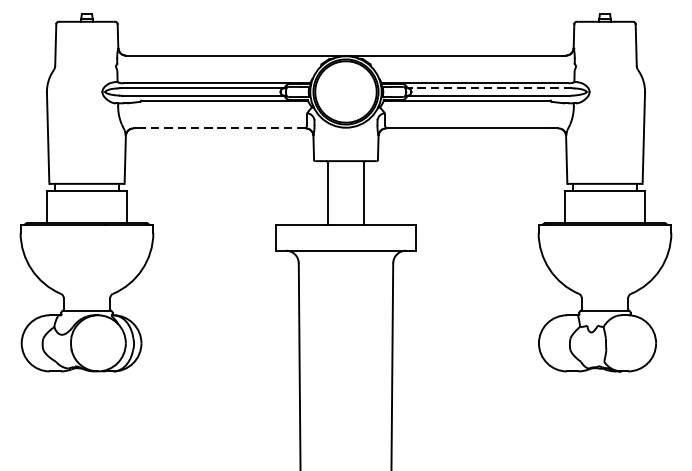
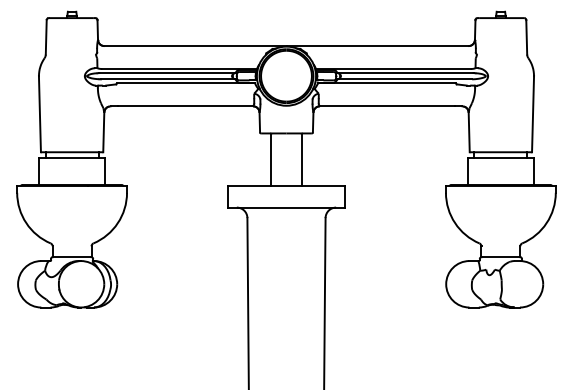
line: (488, 88) -> (404, 73), dashed -> solid
line: (223, 128) -> (185, 106), dashed -> solid

